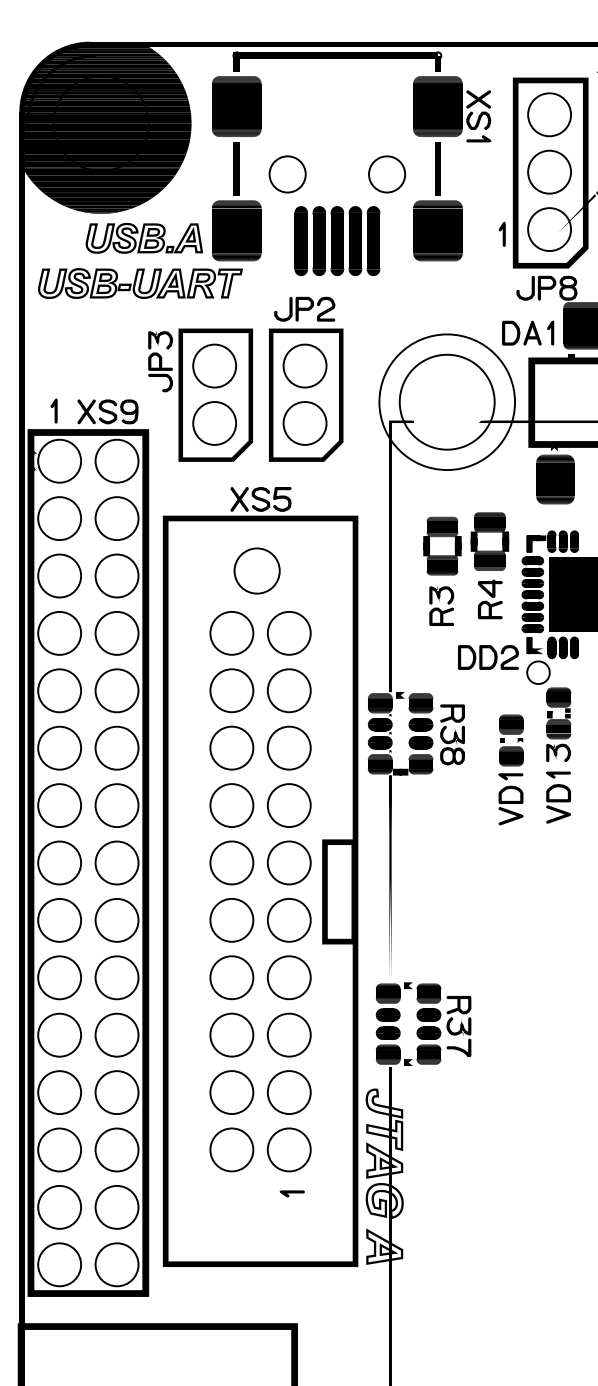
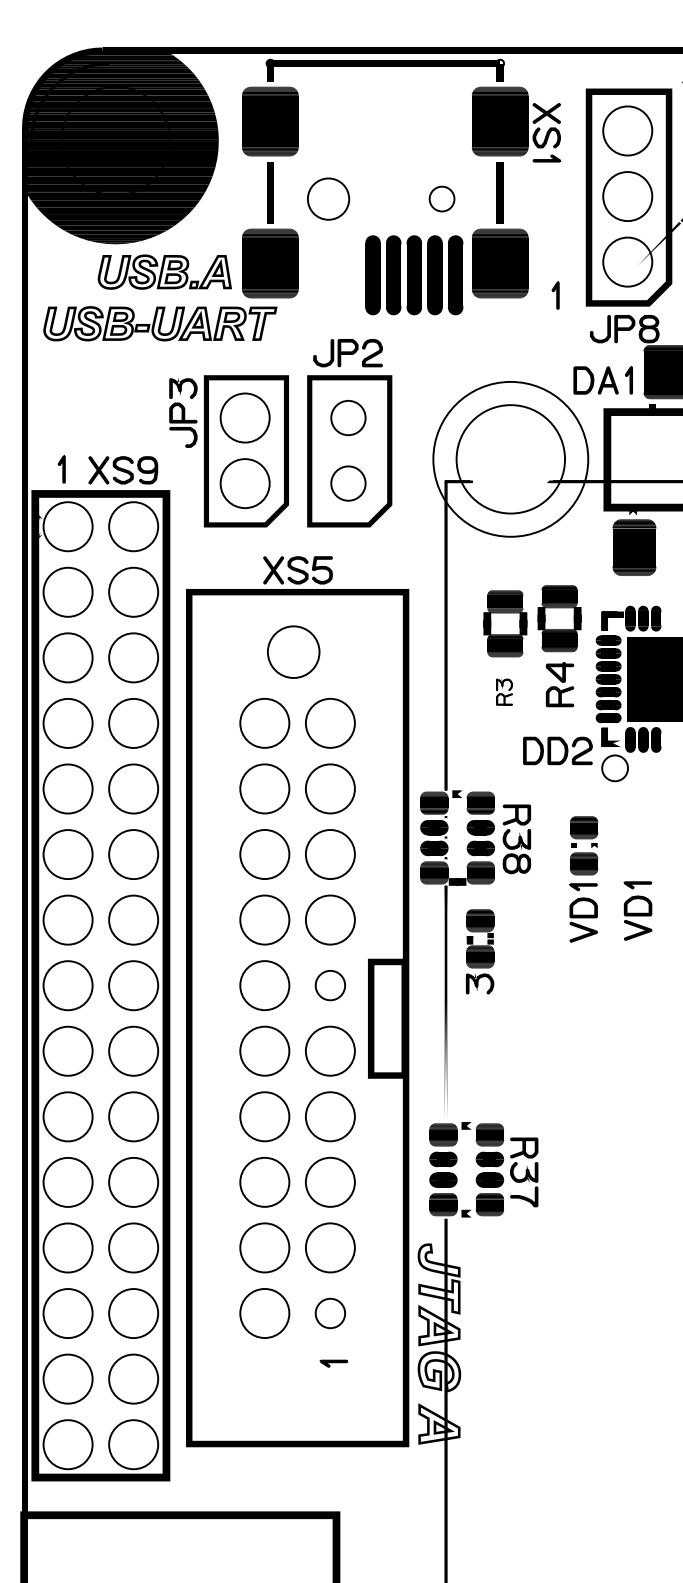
part: (386, 173) -> (441, 198), size x0.6
part: (502, 234) -> (555, 295), moved
part: (337, 241) -> (414, 275), moved
part: (305, 365) -> (348, 417), size x0.7
part: (305, 423) -> (348, 483), size x0.7
part: (441, 605) -> (504, 691), size x0.6
part: (558, 724) -> (480, 951), moved
part: (289, 862) -> (330, 985), size x0.6
part: (289, 1149) -> (330, 1313), size x0.6

